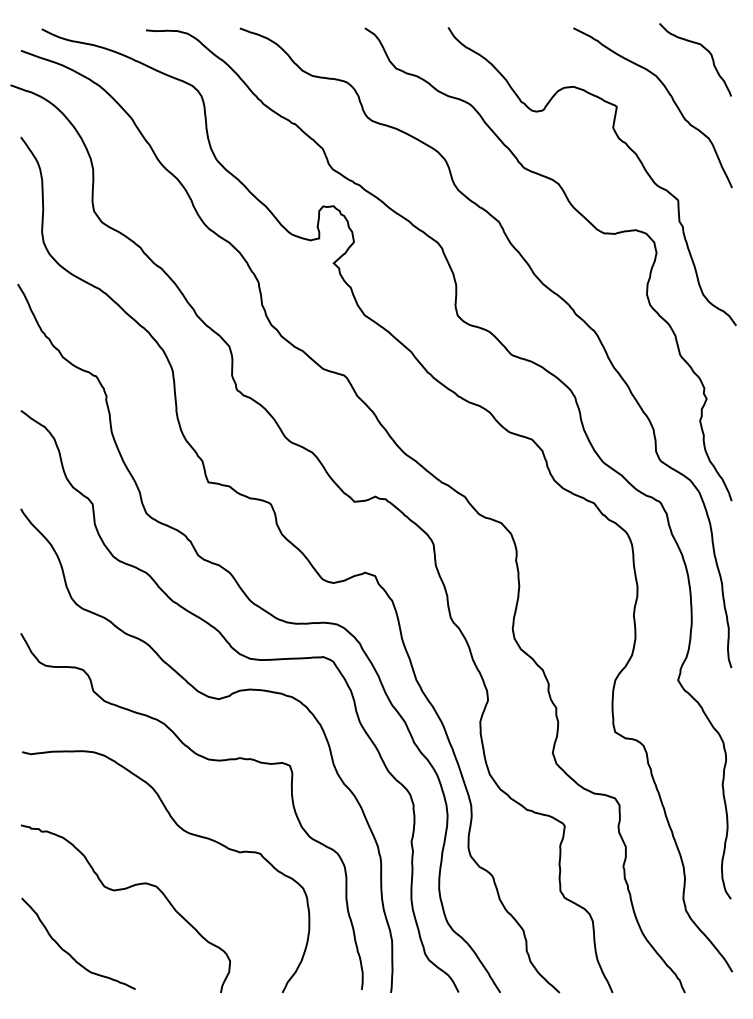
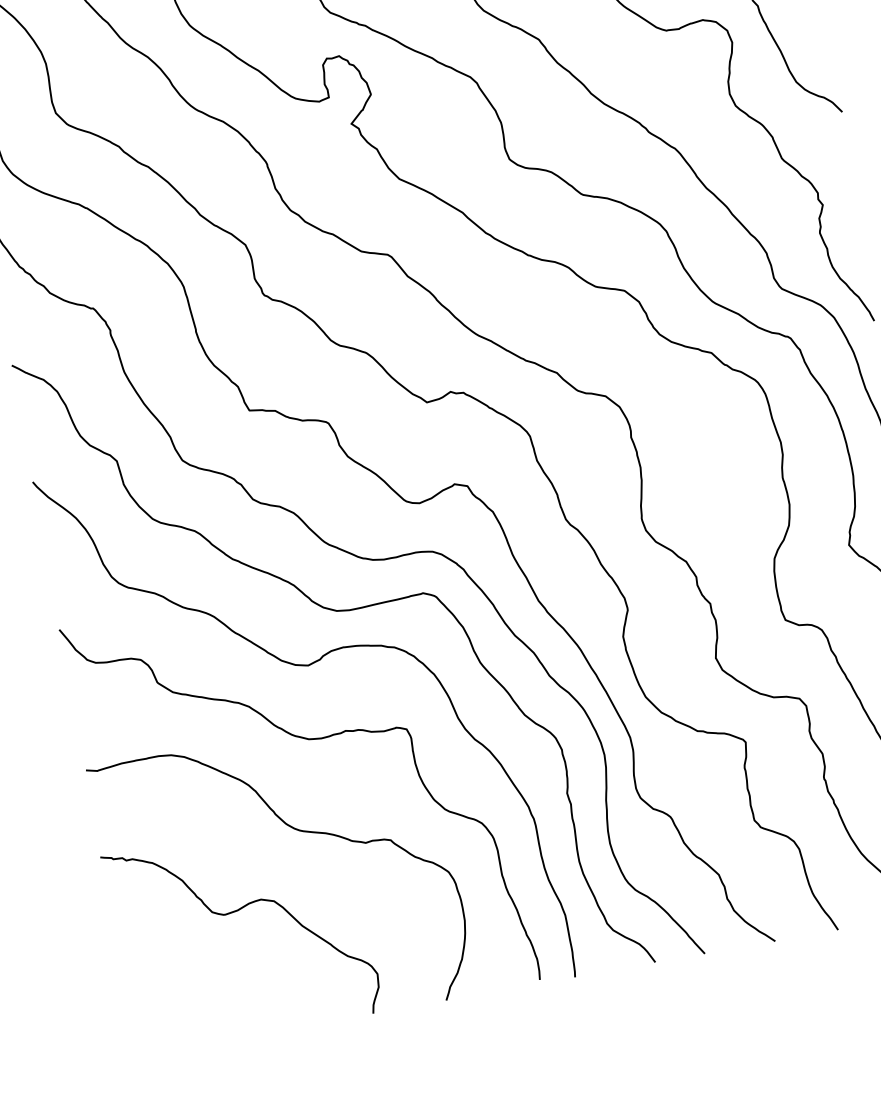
curve: (68, 952) -> (183, 998), removed

